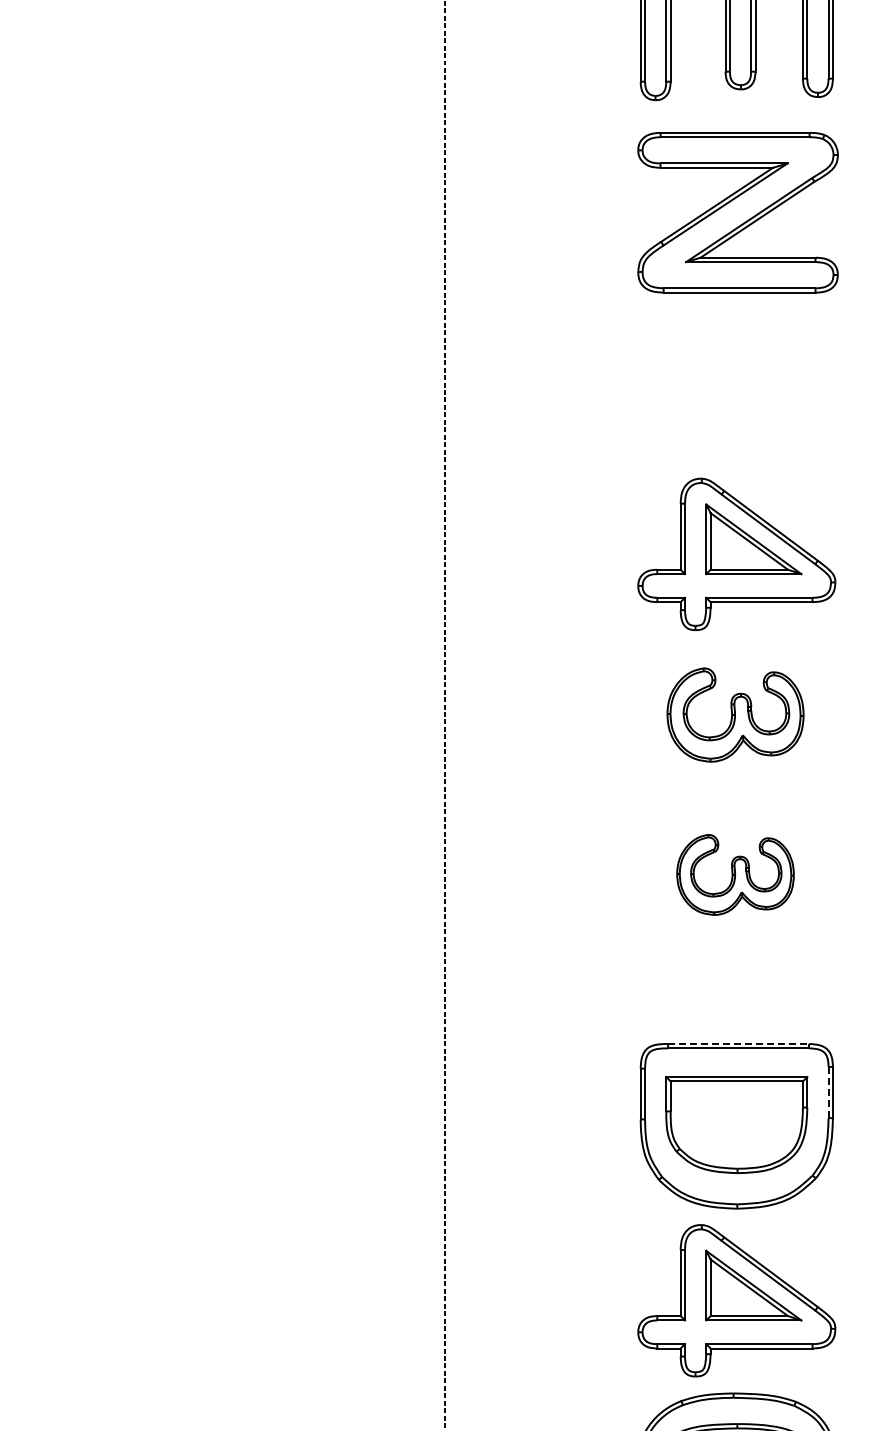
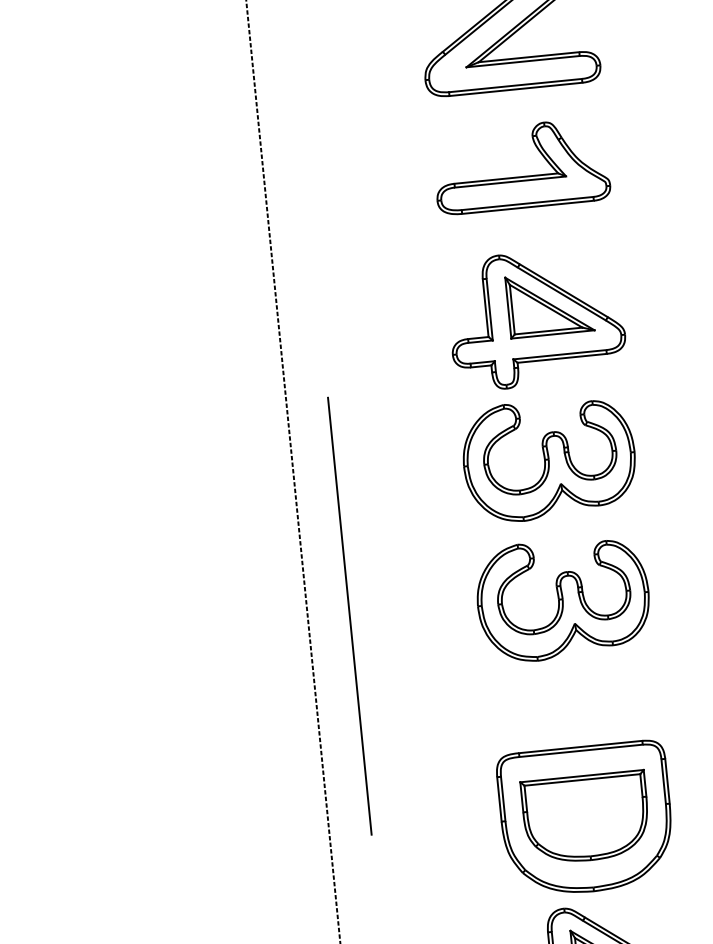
part: (736, 391) -> (521, 176), added
part: (735, 714) -> (549, 458), size x1.43
line: (491, 869) -> (349, 615), added
part: (735, 874) -> (563, 598), size x1.67
line: (739, 1043) -> (581, 746), dashed -> solid
line: (828, 1092) -> (663, 781), dashed -> solid

